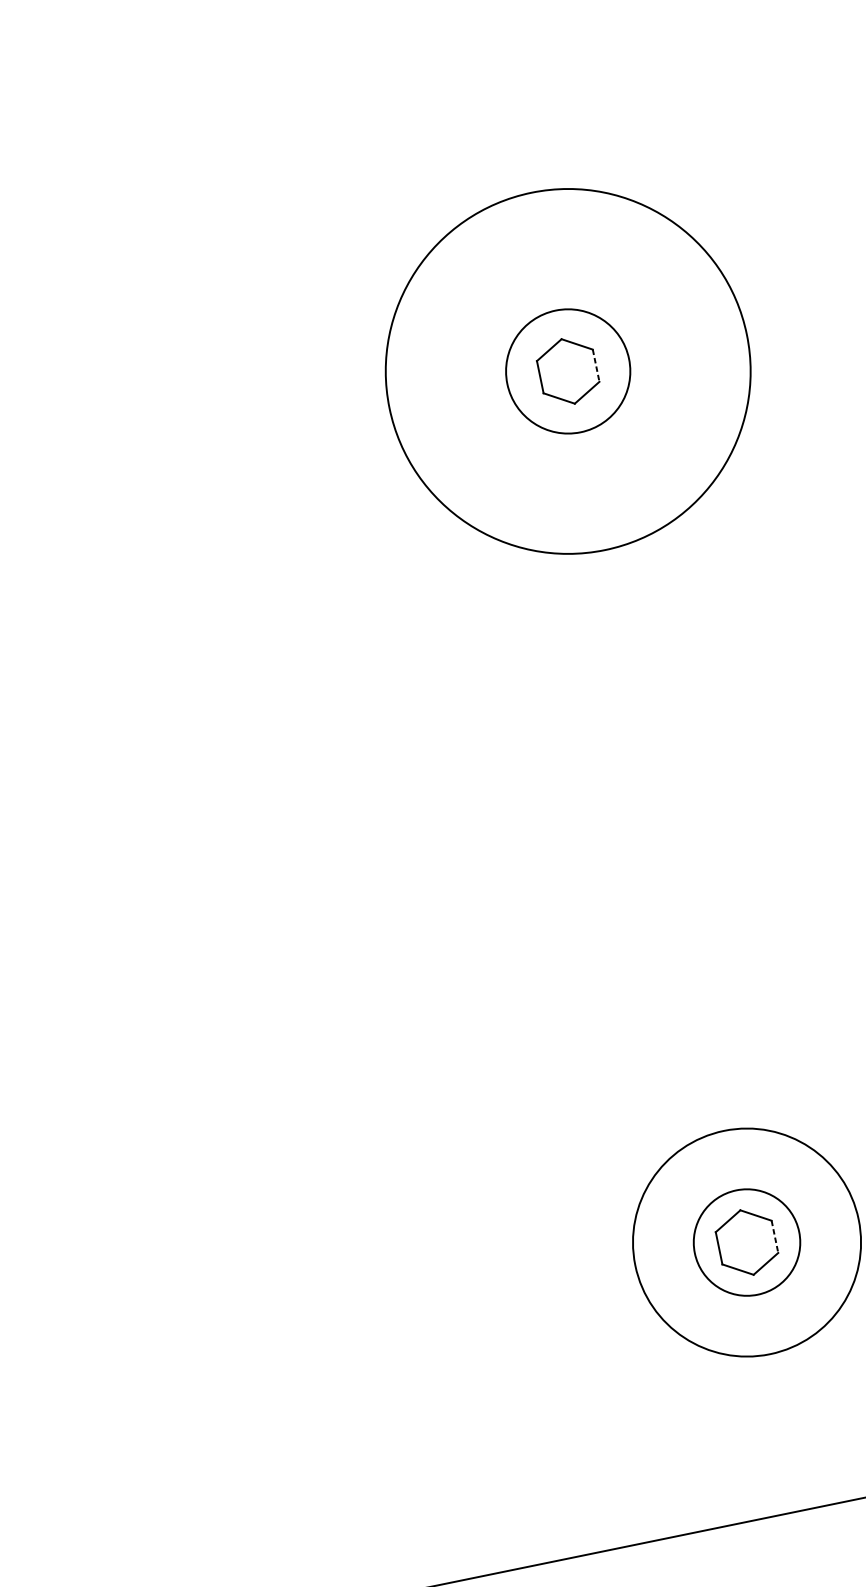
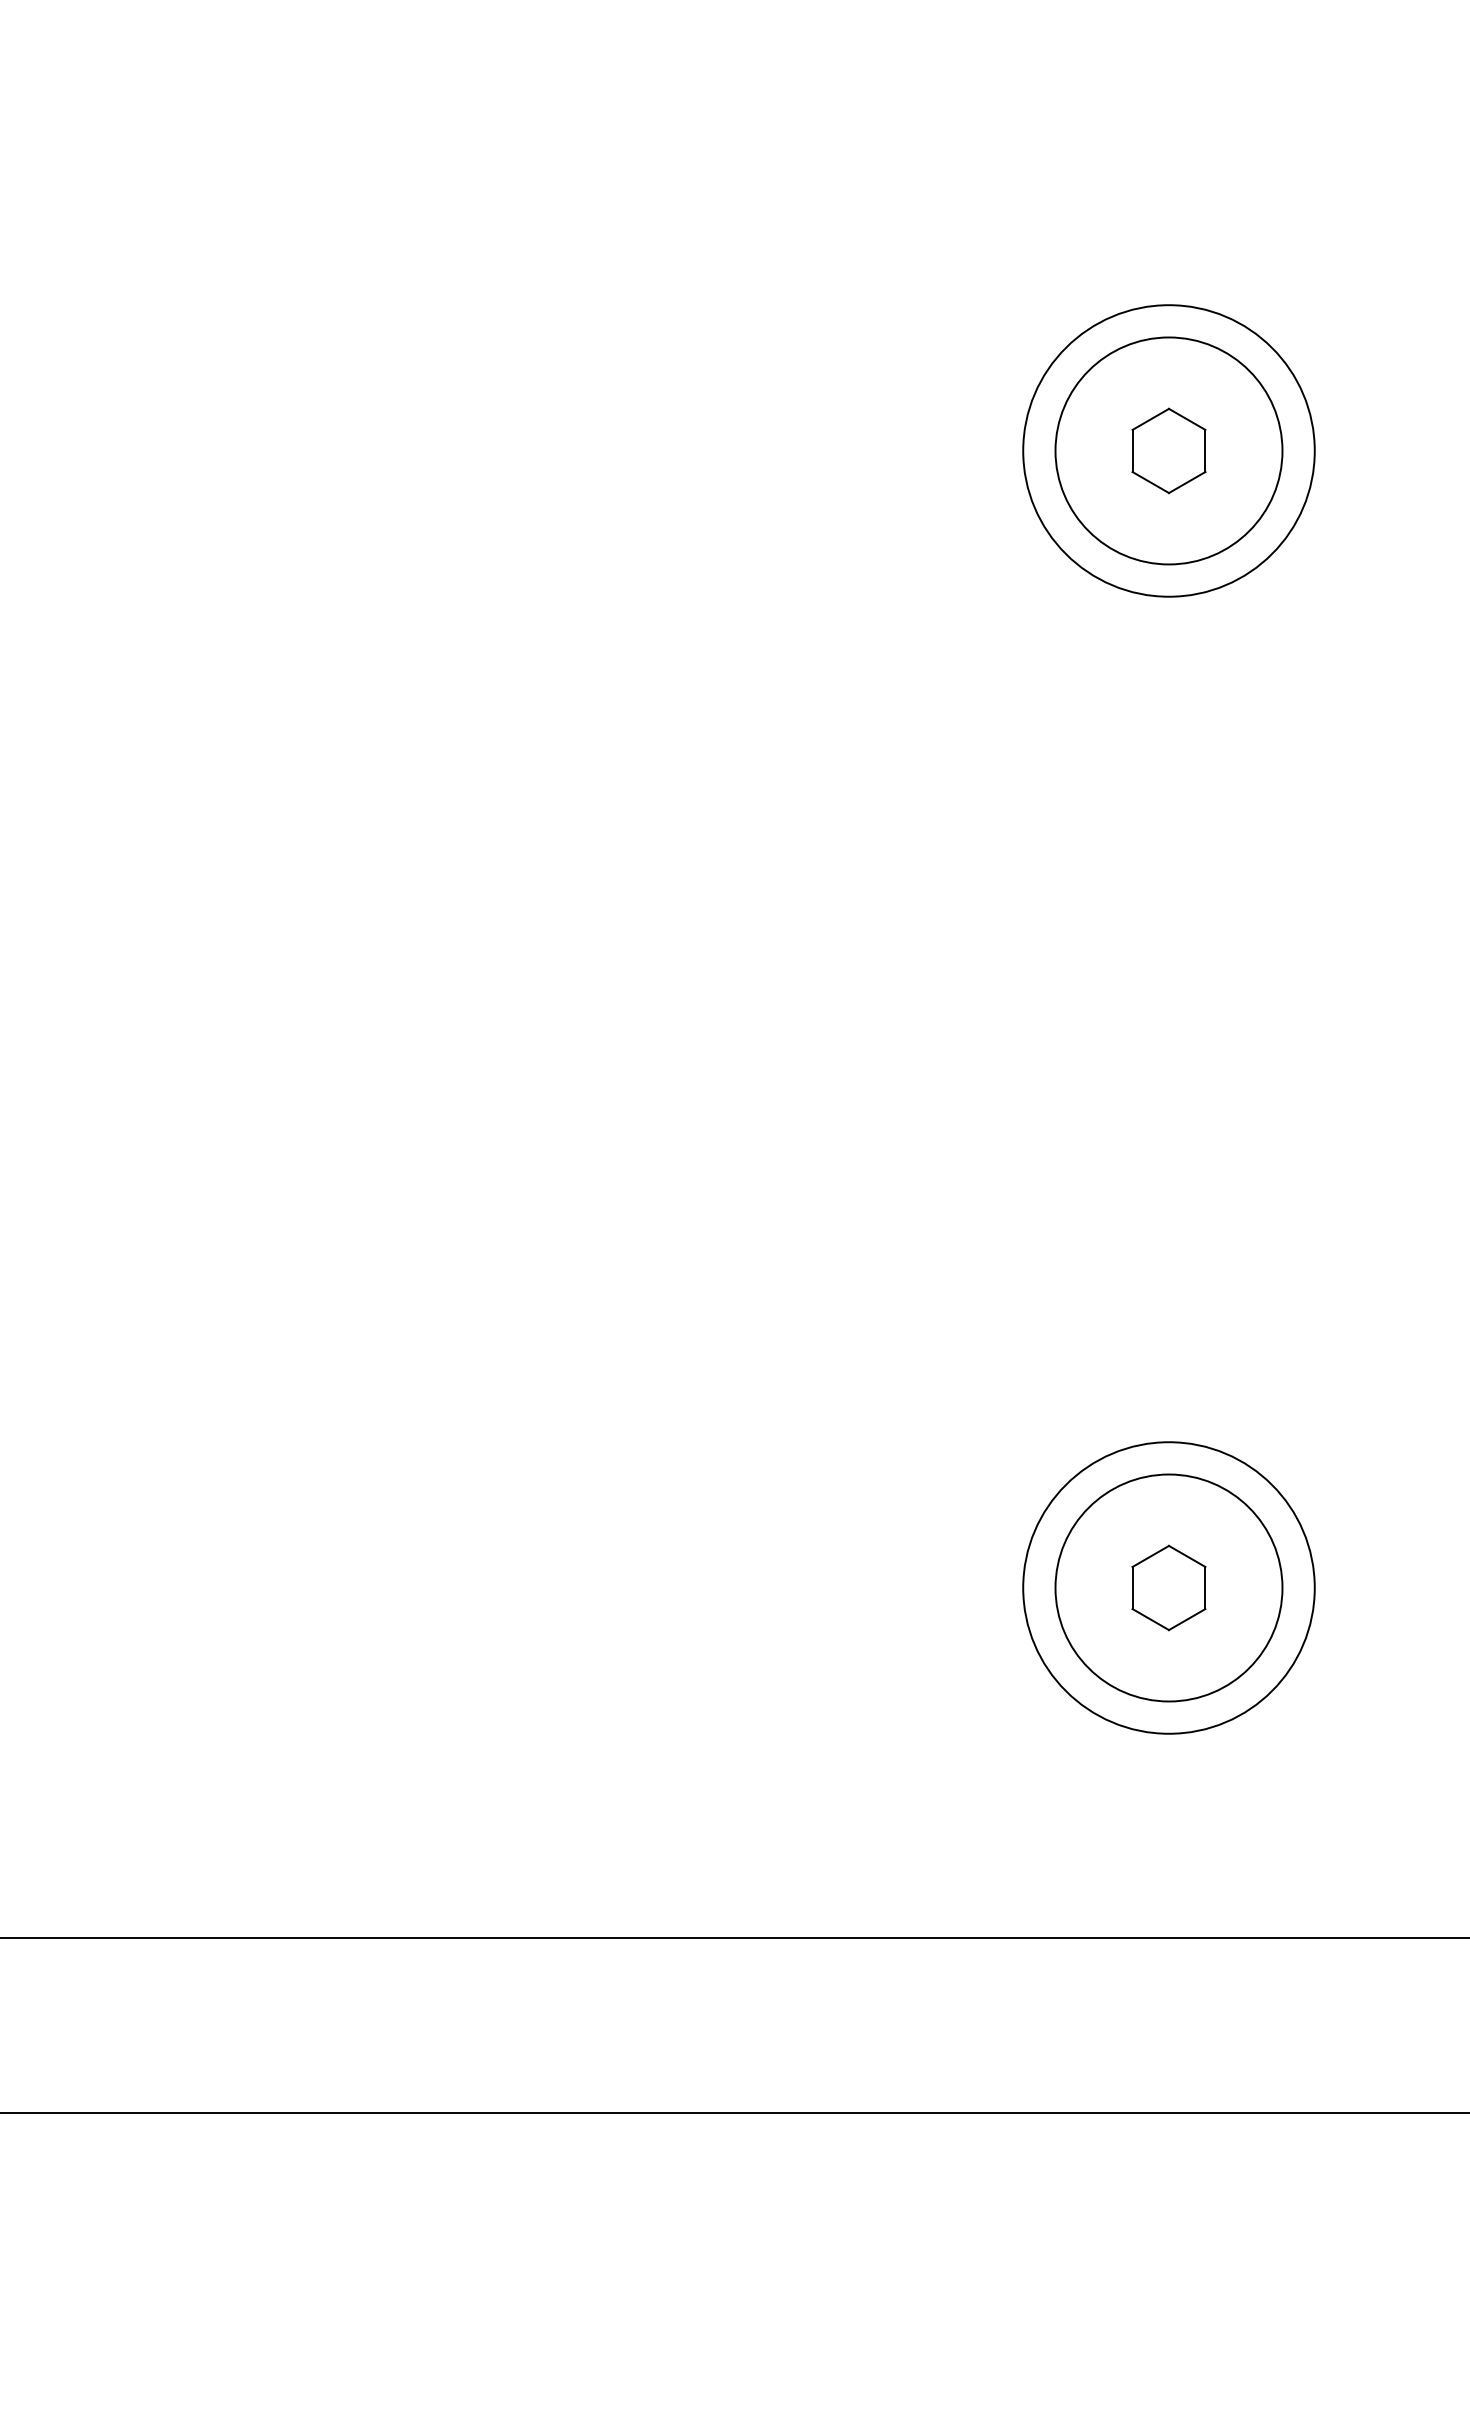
line: (596, 366) -> (1205, 451), dashed -> solid
circle: (567, 371) -> (1168, 450), size x0.62
circle: (567, 371) -> (1168, 450), size x1.43
line: (775, 1237) -> (1205, 1588), dashed -> solid
circle: (746, 1242) -> (1168, 1587), size x1.67

